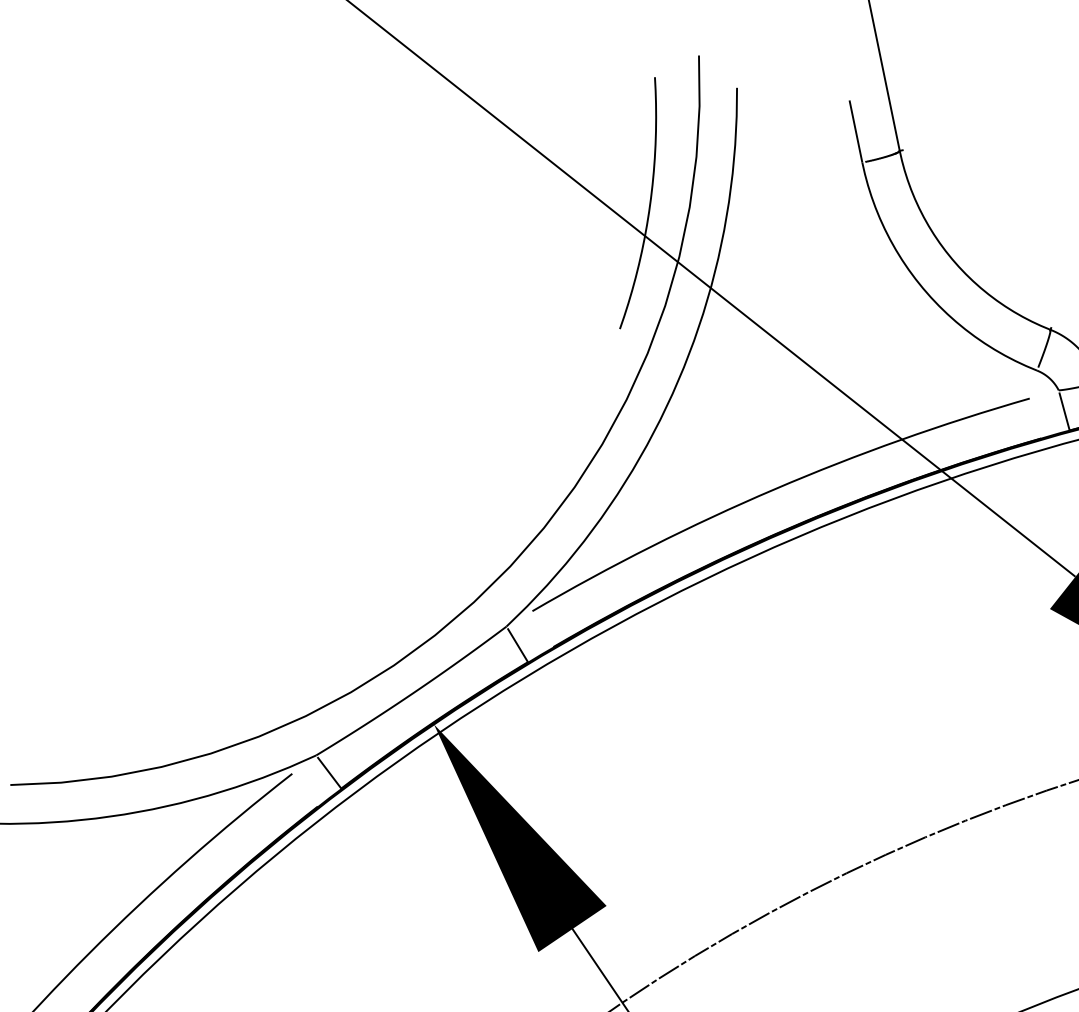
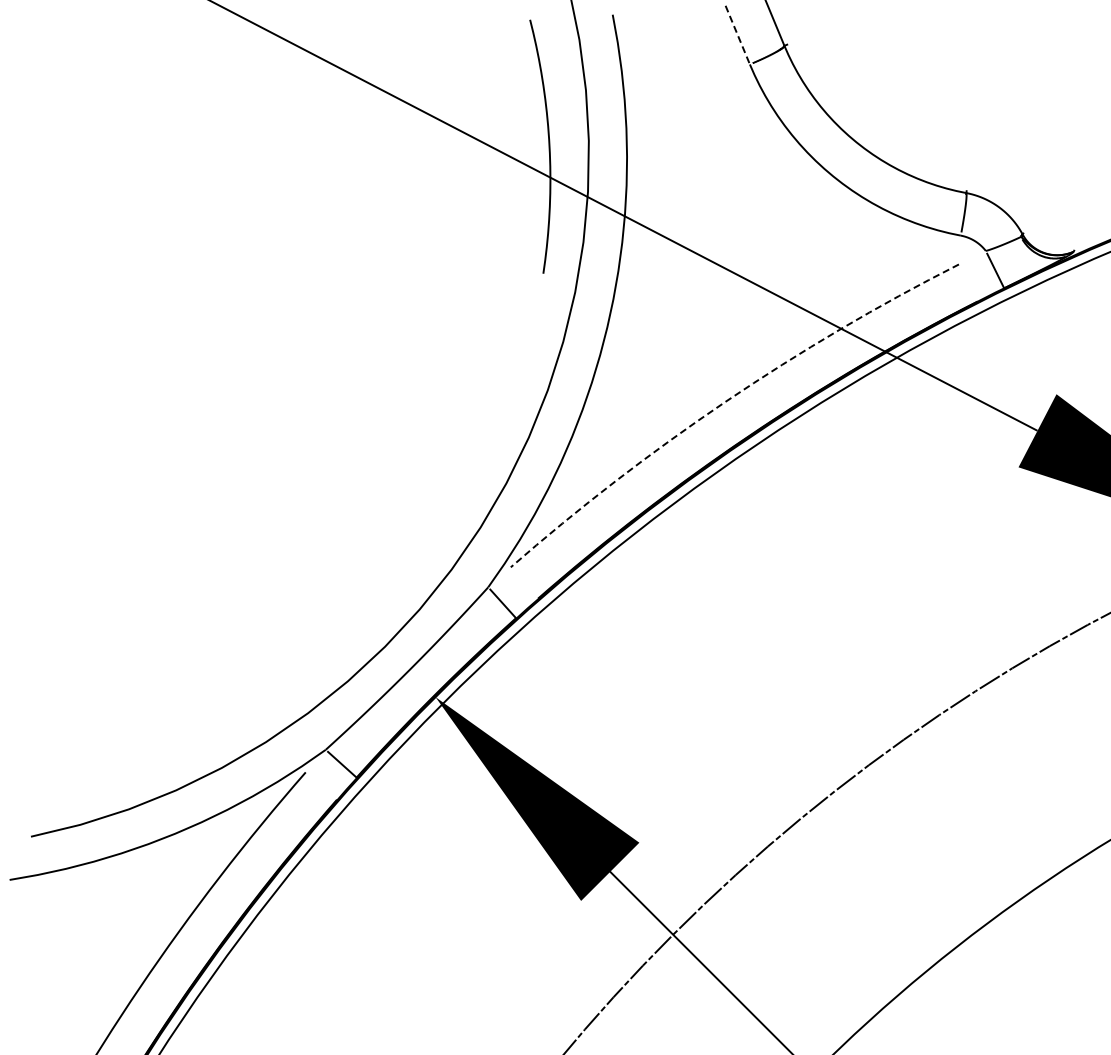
line: (855, 131) -> (737, 35), solid -> dashed
arc: (774, 488) -> (725, 401), solid -> dashed

